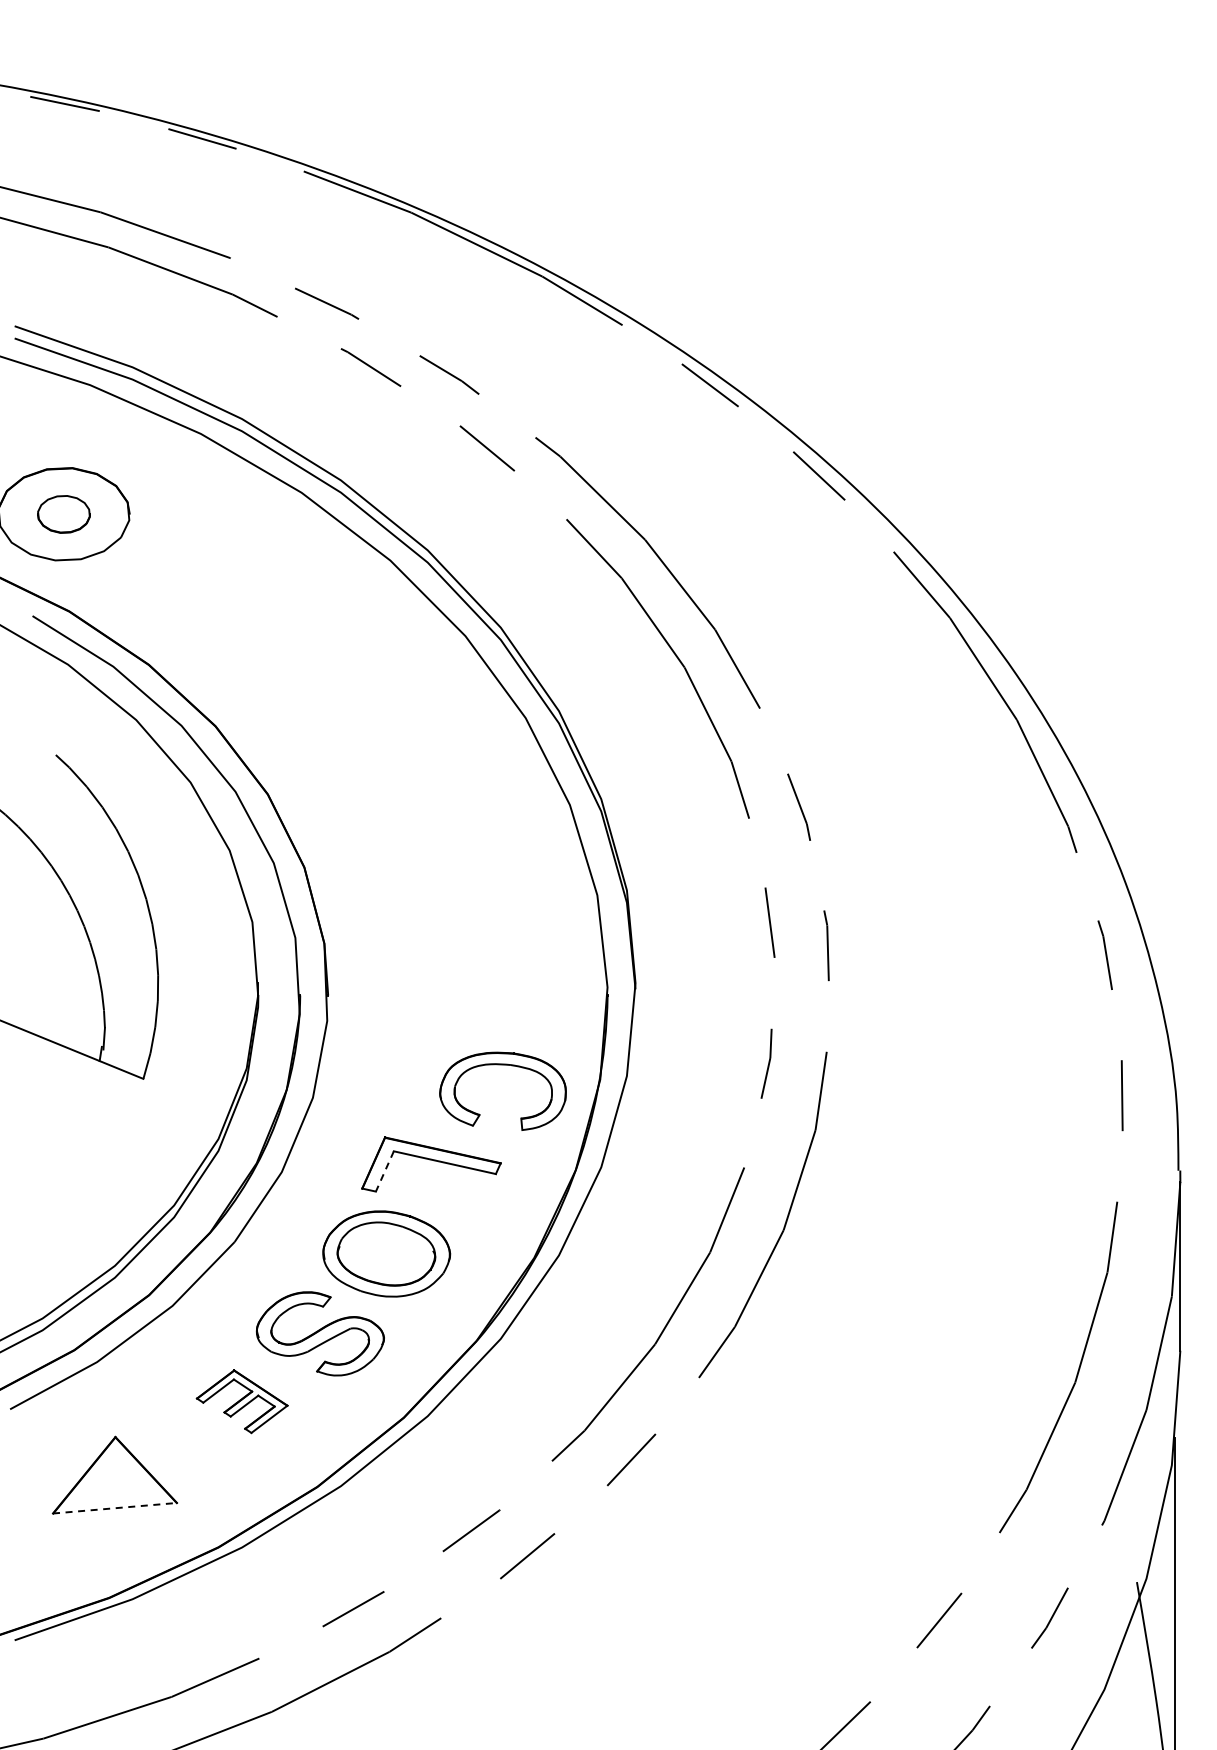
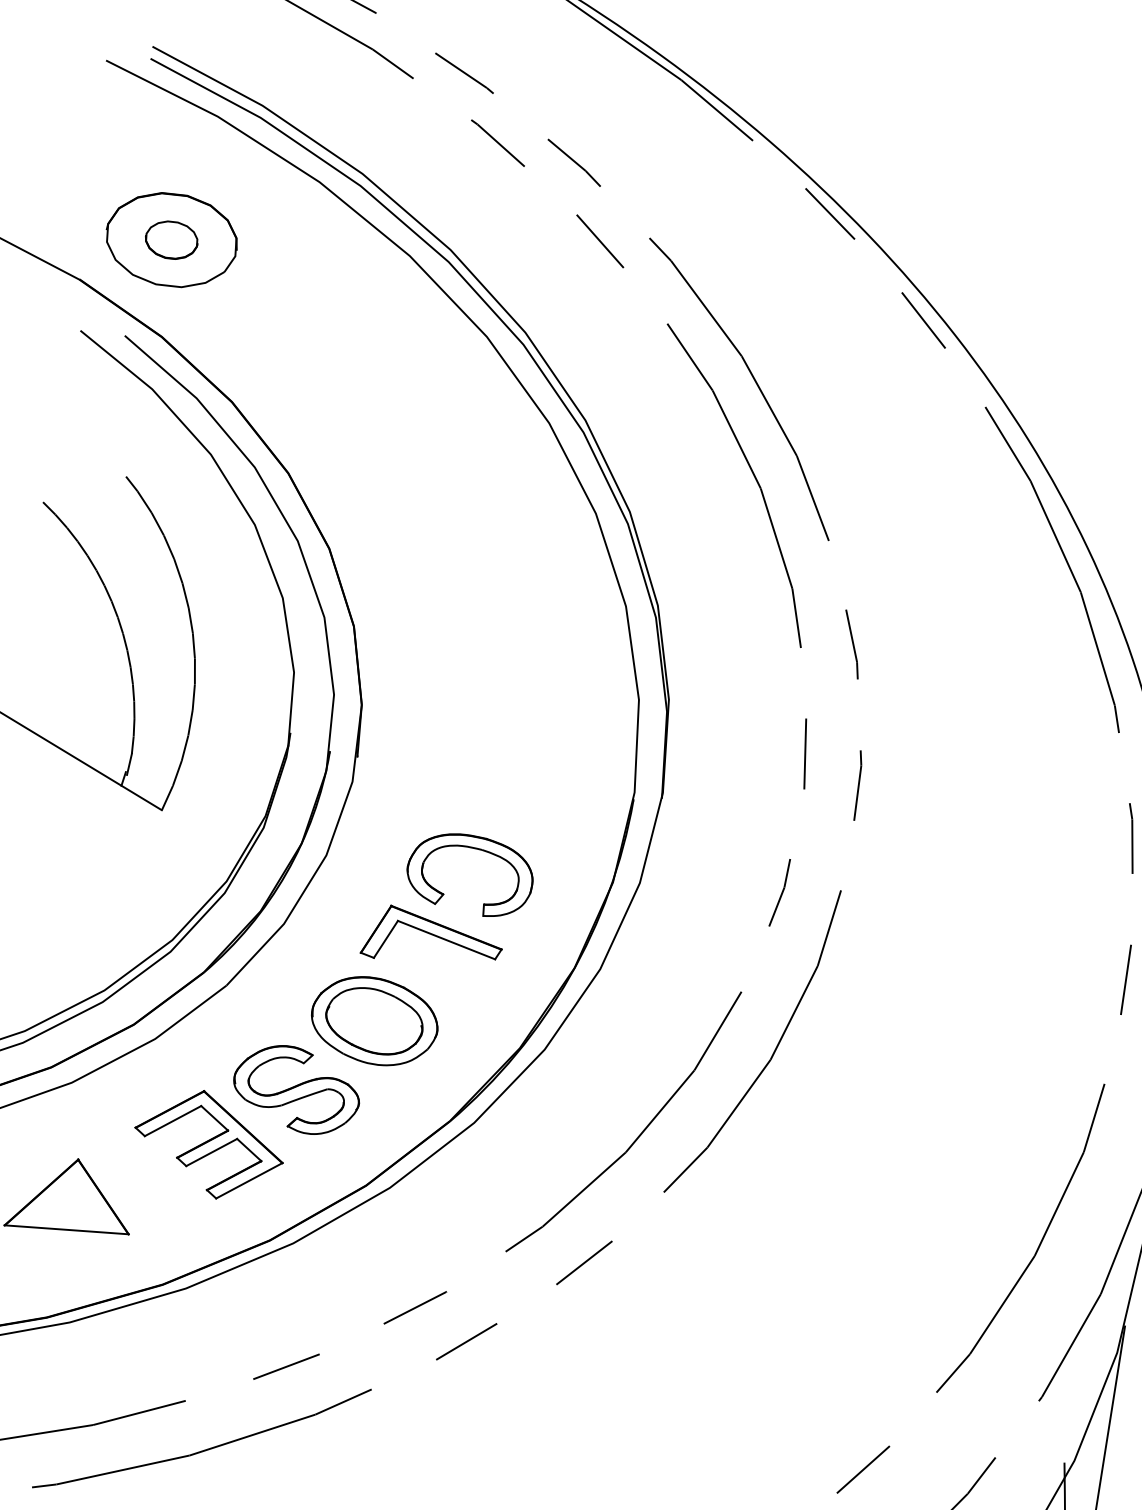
part: (502, 1065) -> (473, 849), moved
line: (384, 1171) -> (385, 939), dashed -> solid
part: (241, 1401) -> (208, 1144), size x1.67
line: (115, 1508) -> (67, 1230), dashed -> solid

